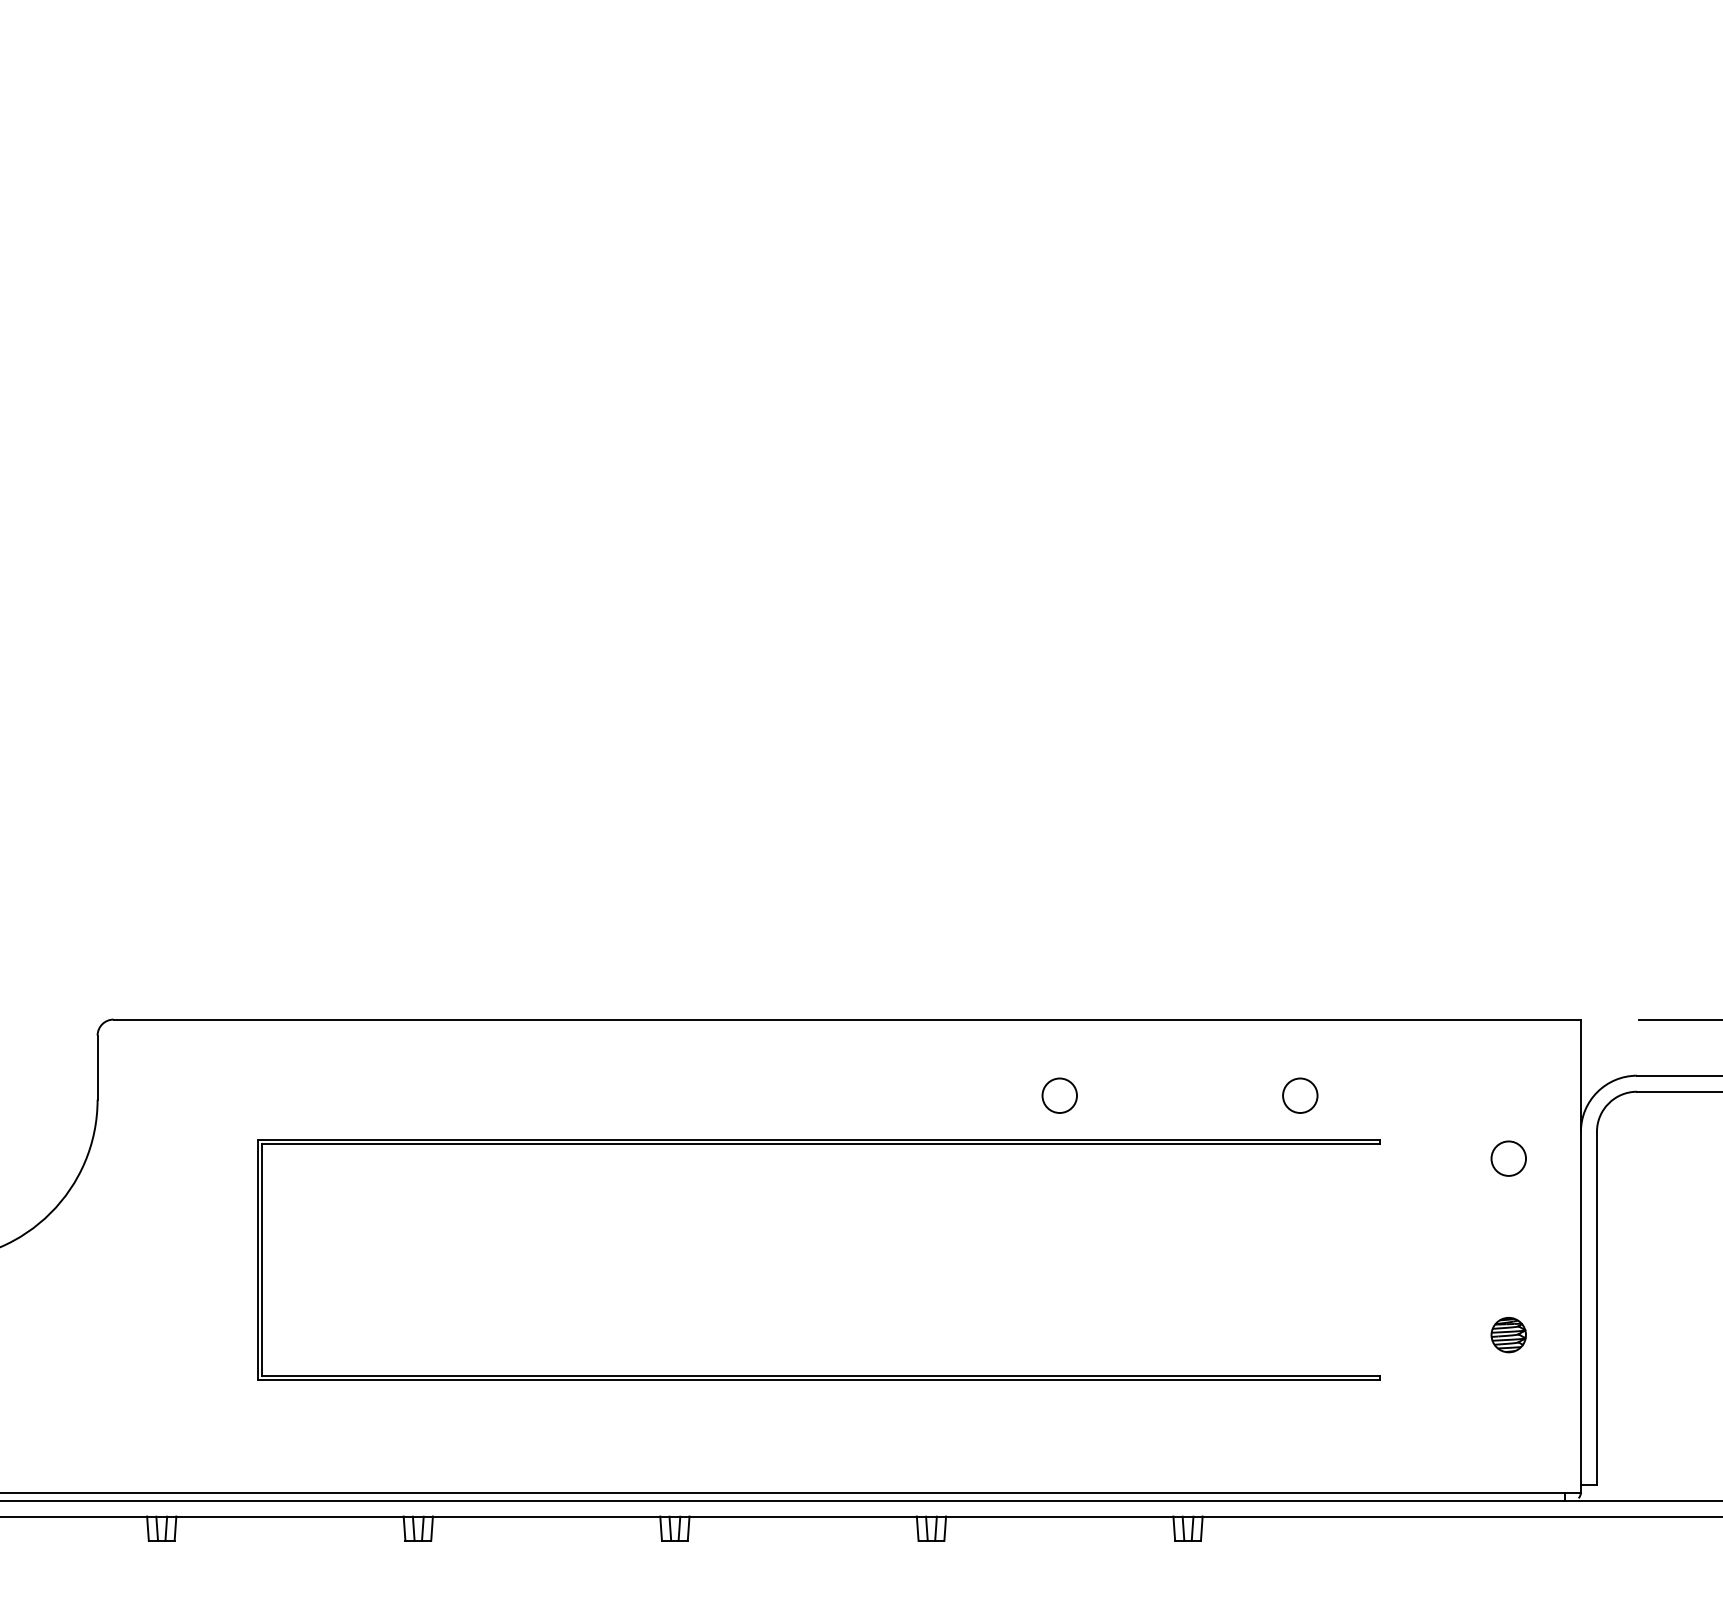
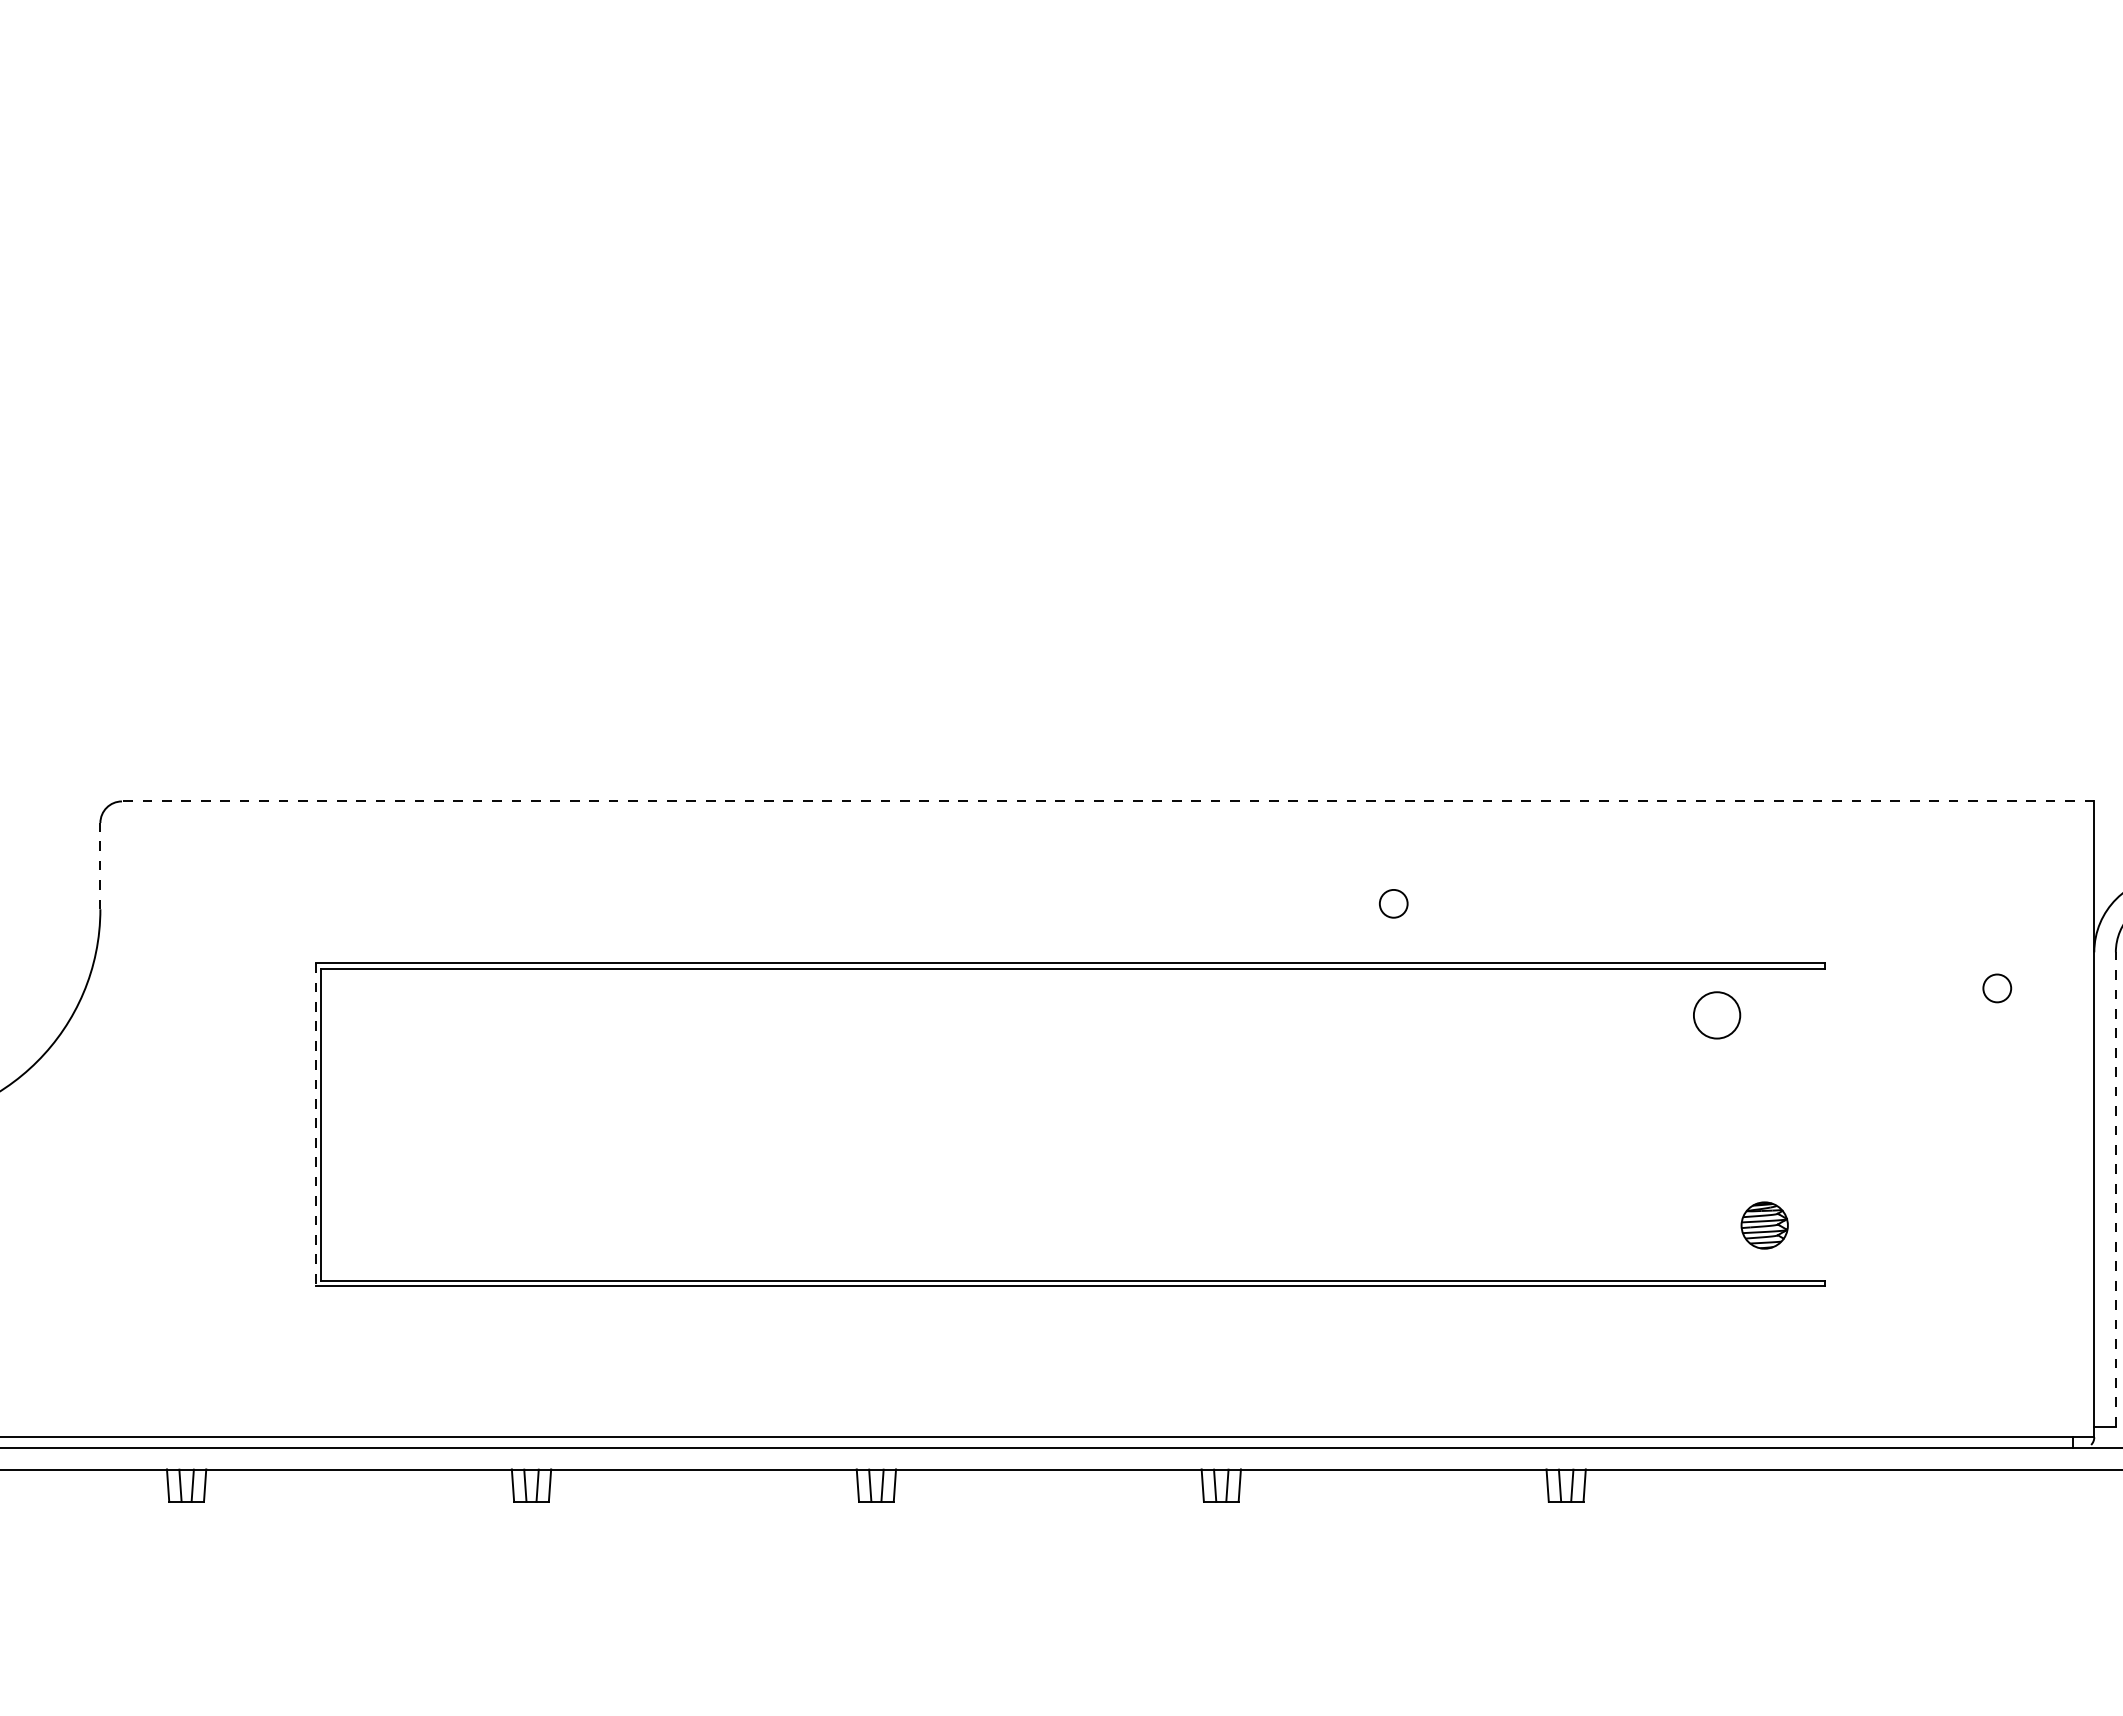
line: (847, 1019) -> (1108, 801), solid -> dashed
line: (97, 1067) -> (100, 865), solid -> dashed
circle: (1059, 1095) -> (1393, 903), size x0.6
circle: (1300, 1095) -> (1717, 1015), moved
circle: (1508, 1158) -> (1996, 988), size x0.6
line: (257, 1260) -> (315, 1125), solid -> dashed
line: (1596, 1307) -> (2115, 1188), solid -> dashed
part: (1508, 1335) -> (1764, 1226), moved

